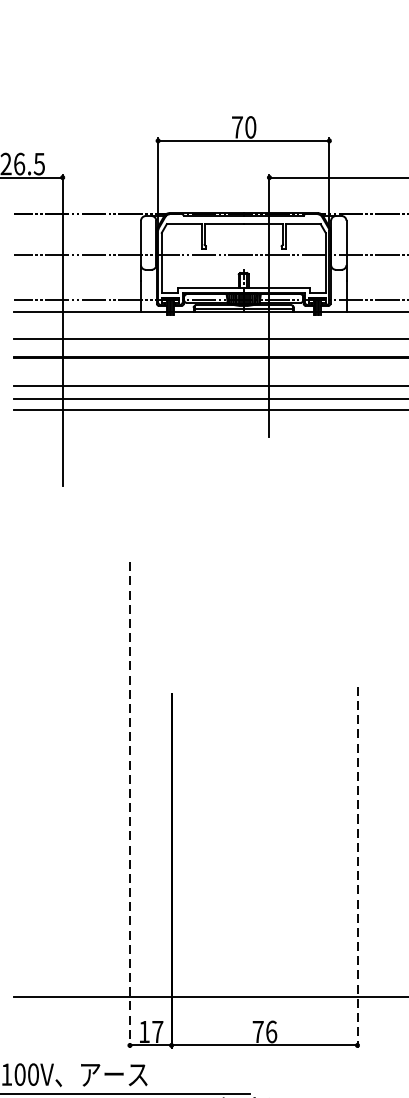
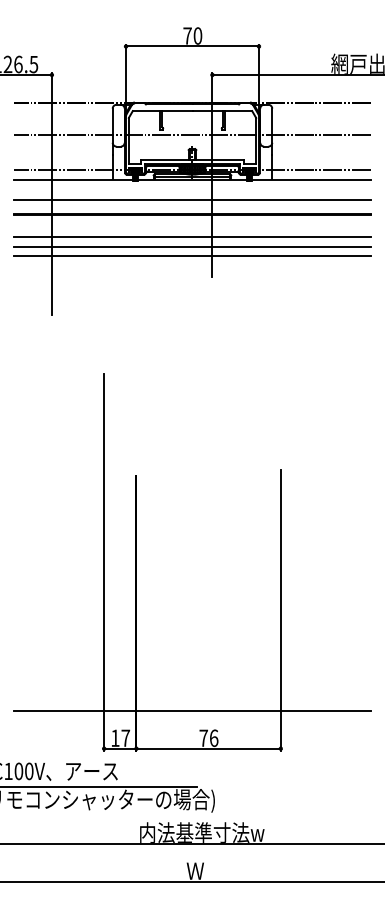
line: (130, 805) -> (104, 562), dashed -> solid
line: (357, 868) -> (280, 611), dashed -> solid

